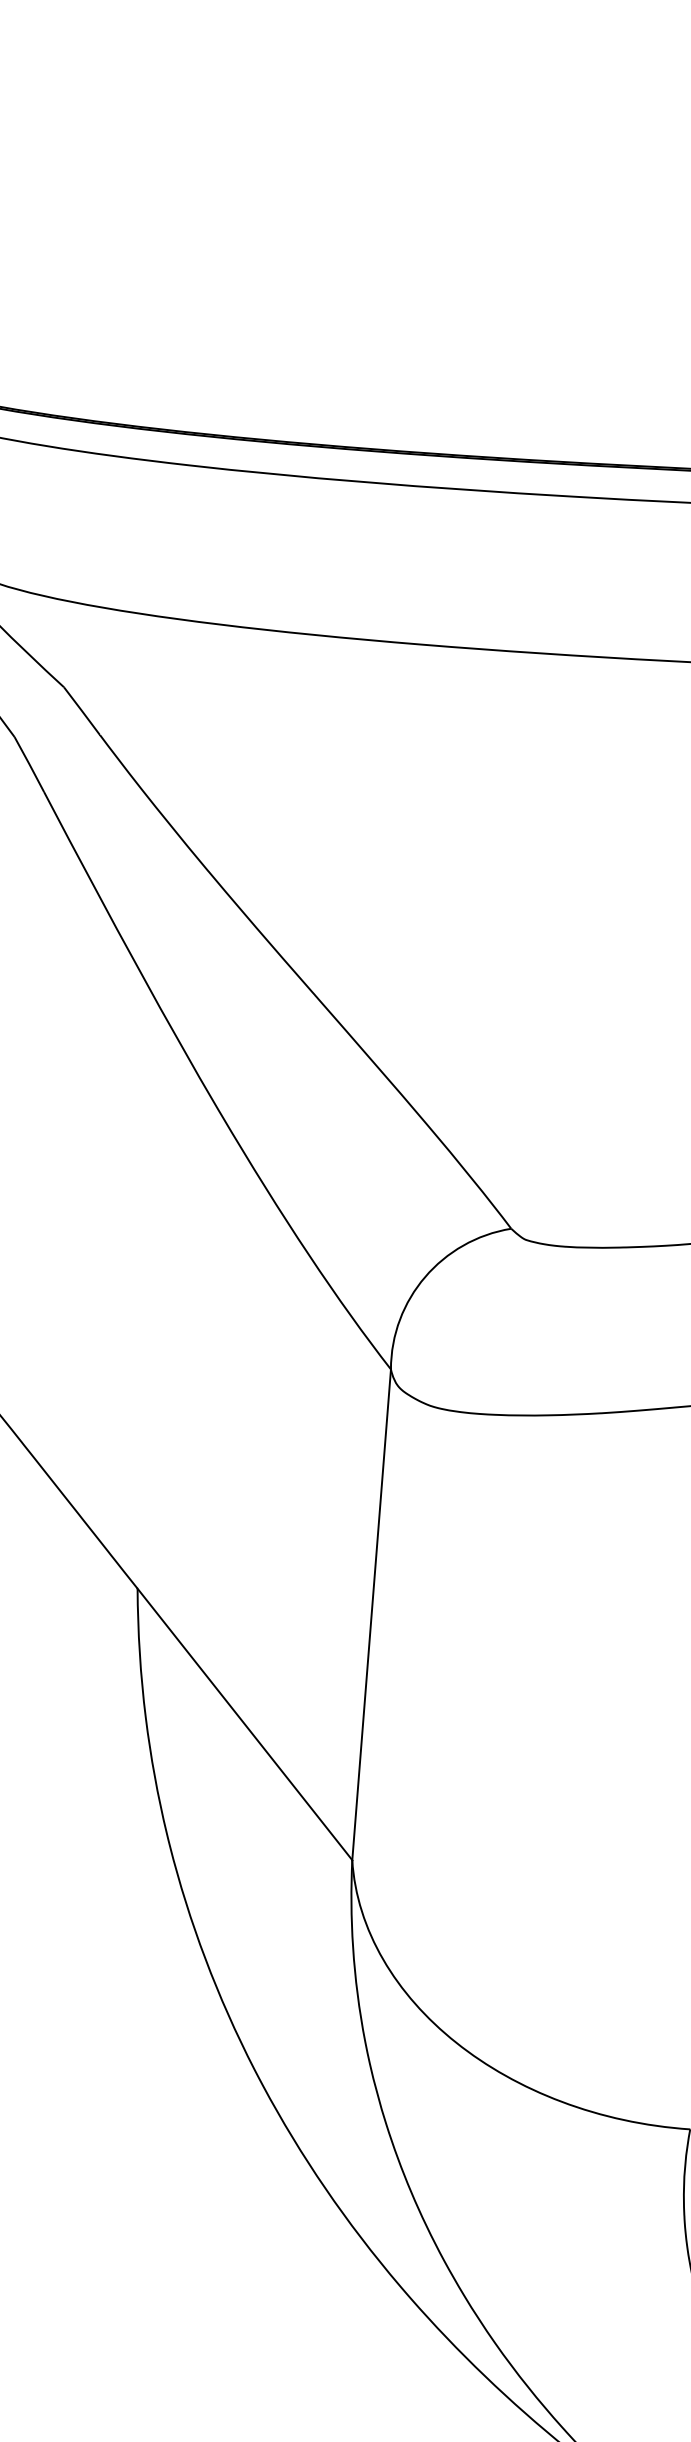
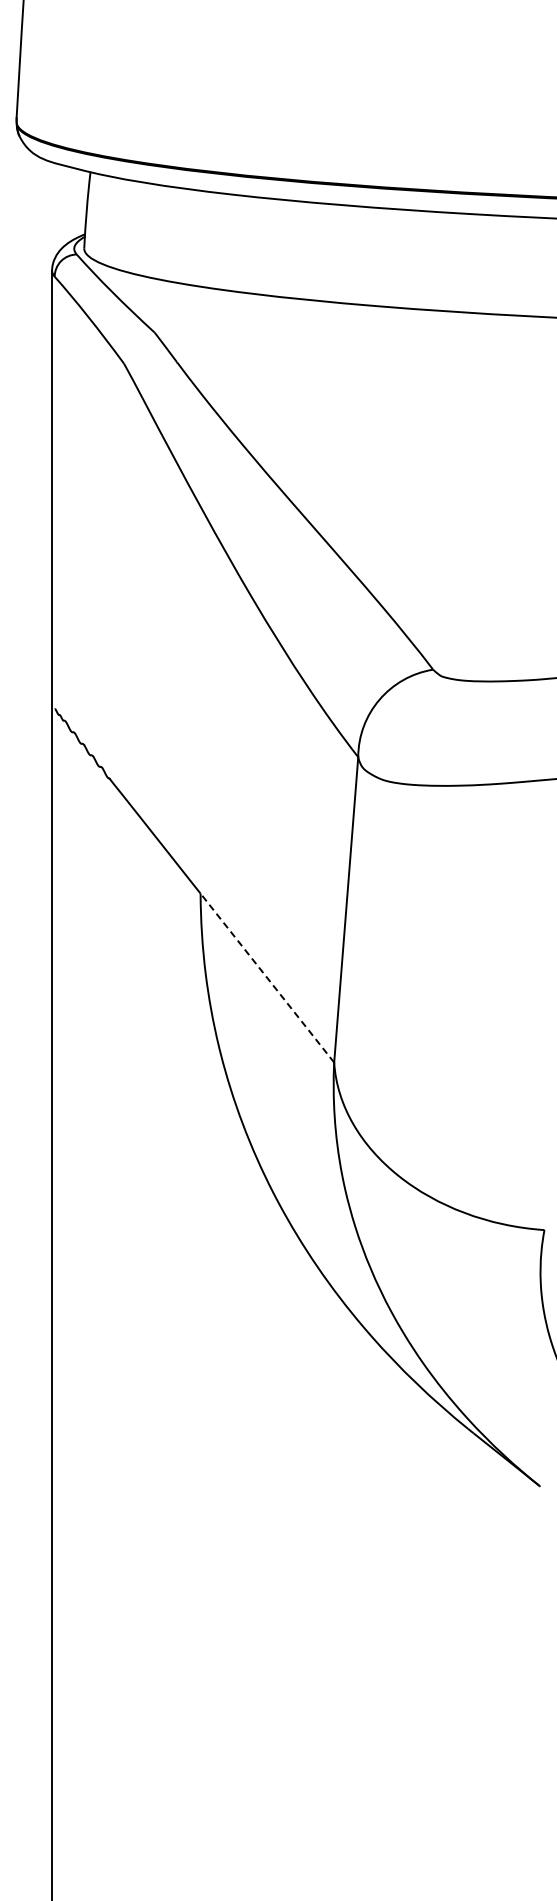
line: (245, 1725) -> (267, 978), solid -> dashed

